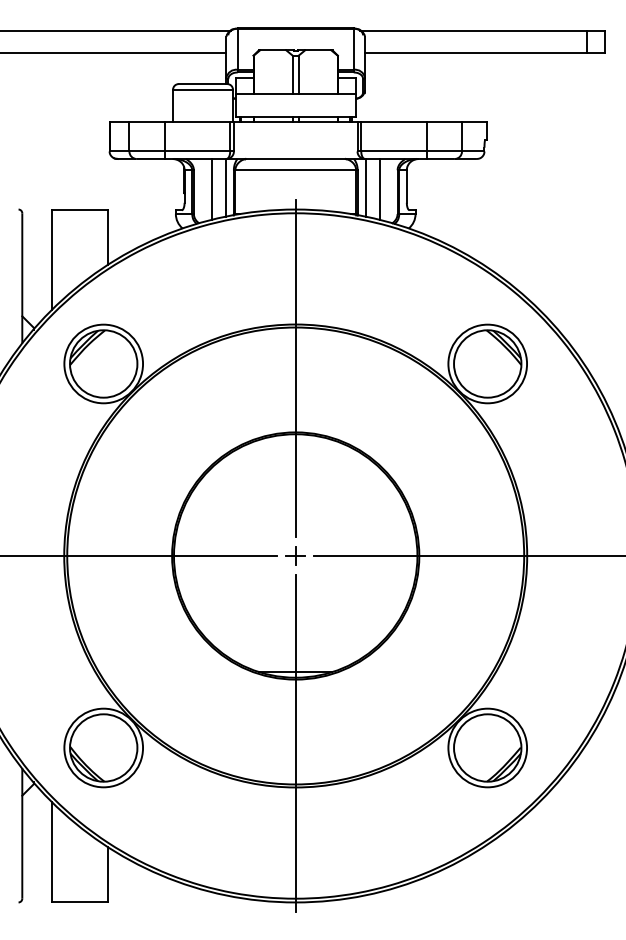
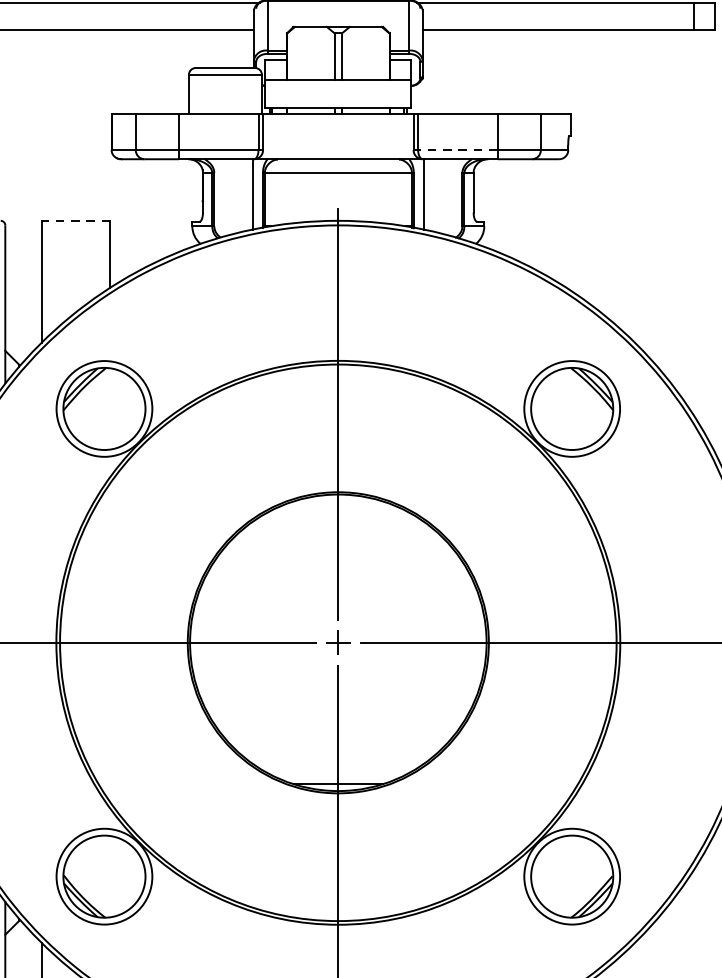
line: (393, 151) -> (457, 150), solid -> dashed
line: (211, 188) -> (235, 195), removed
line: (379, 188) -> (440, 195), removed
line: (79, 209) -> (74, 220), solid -> dashed

